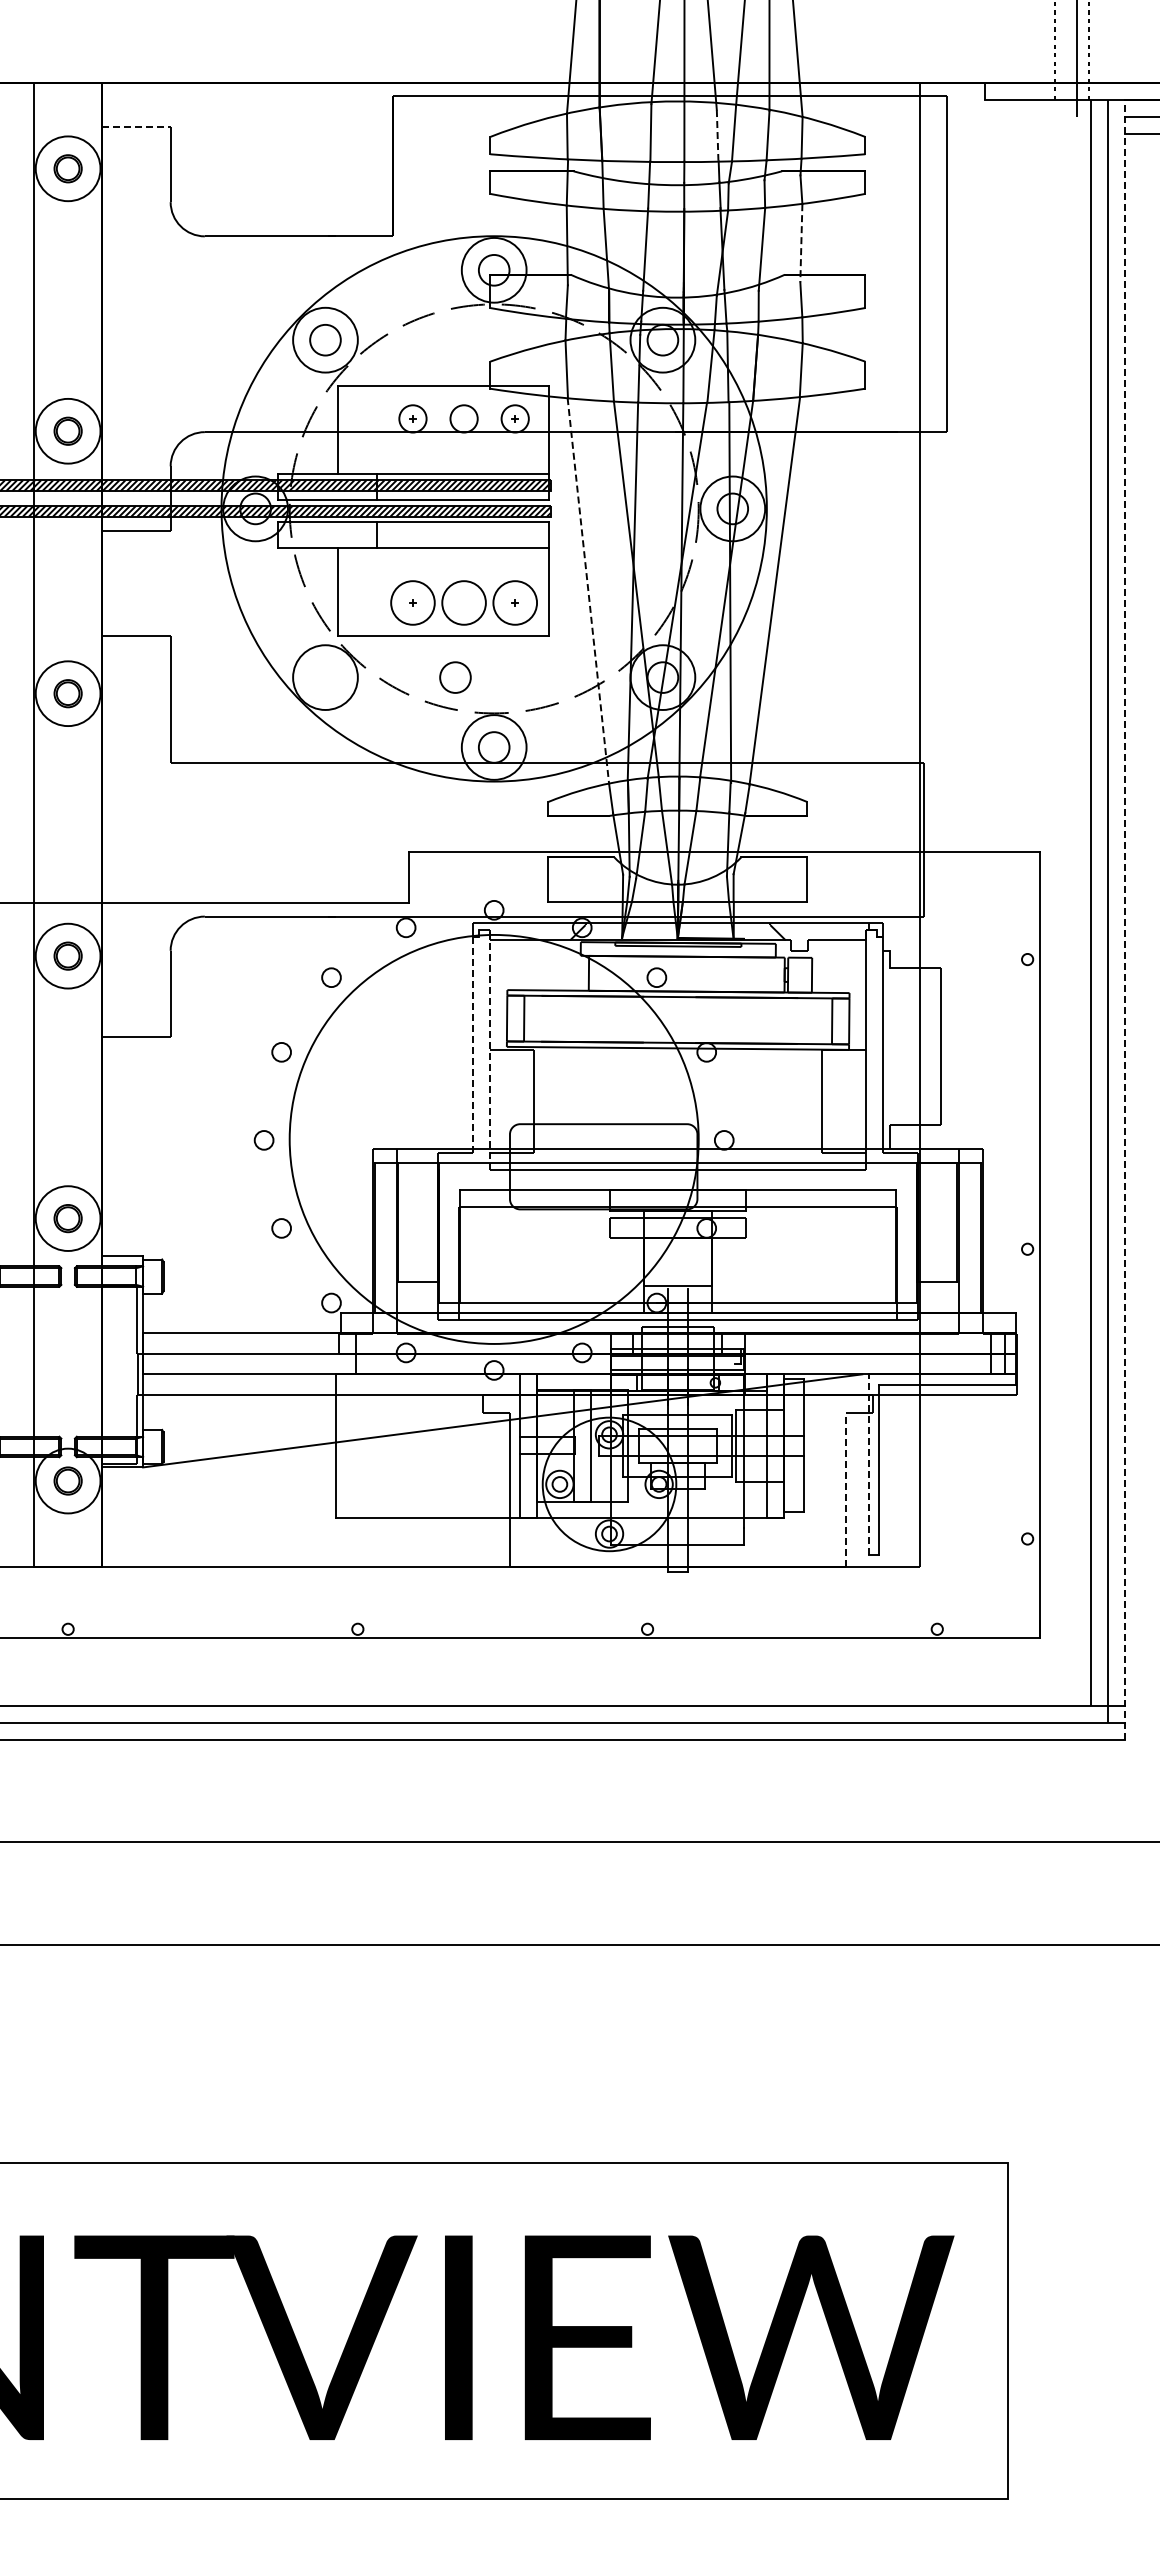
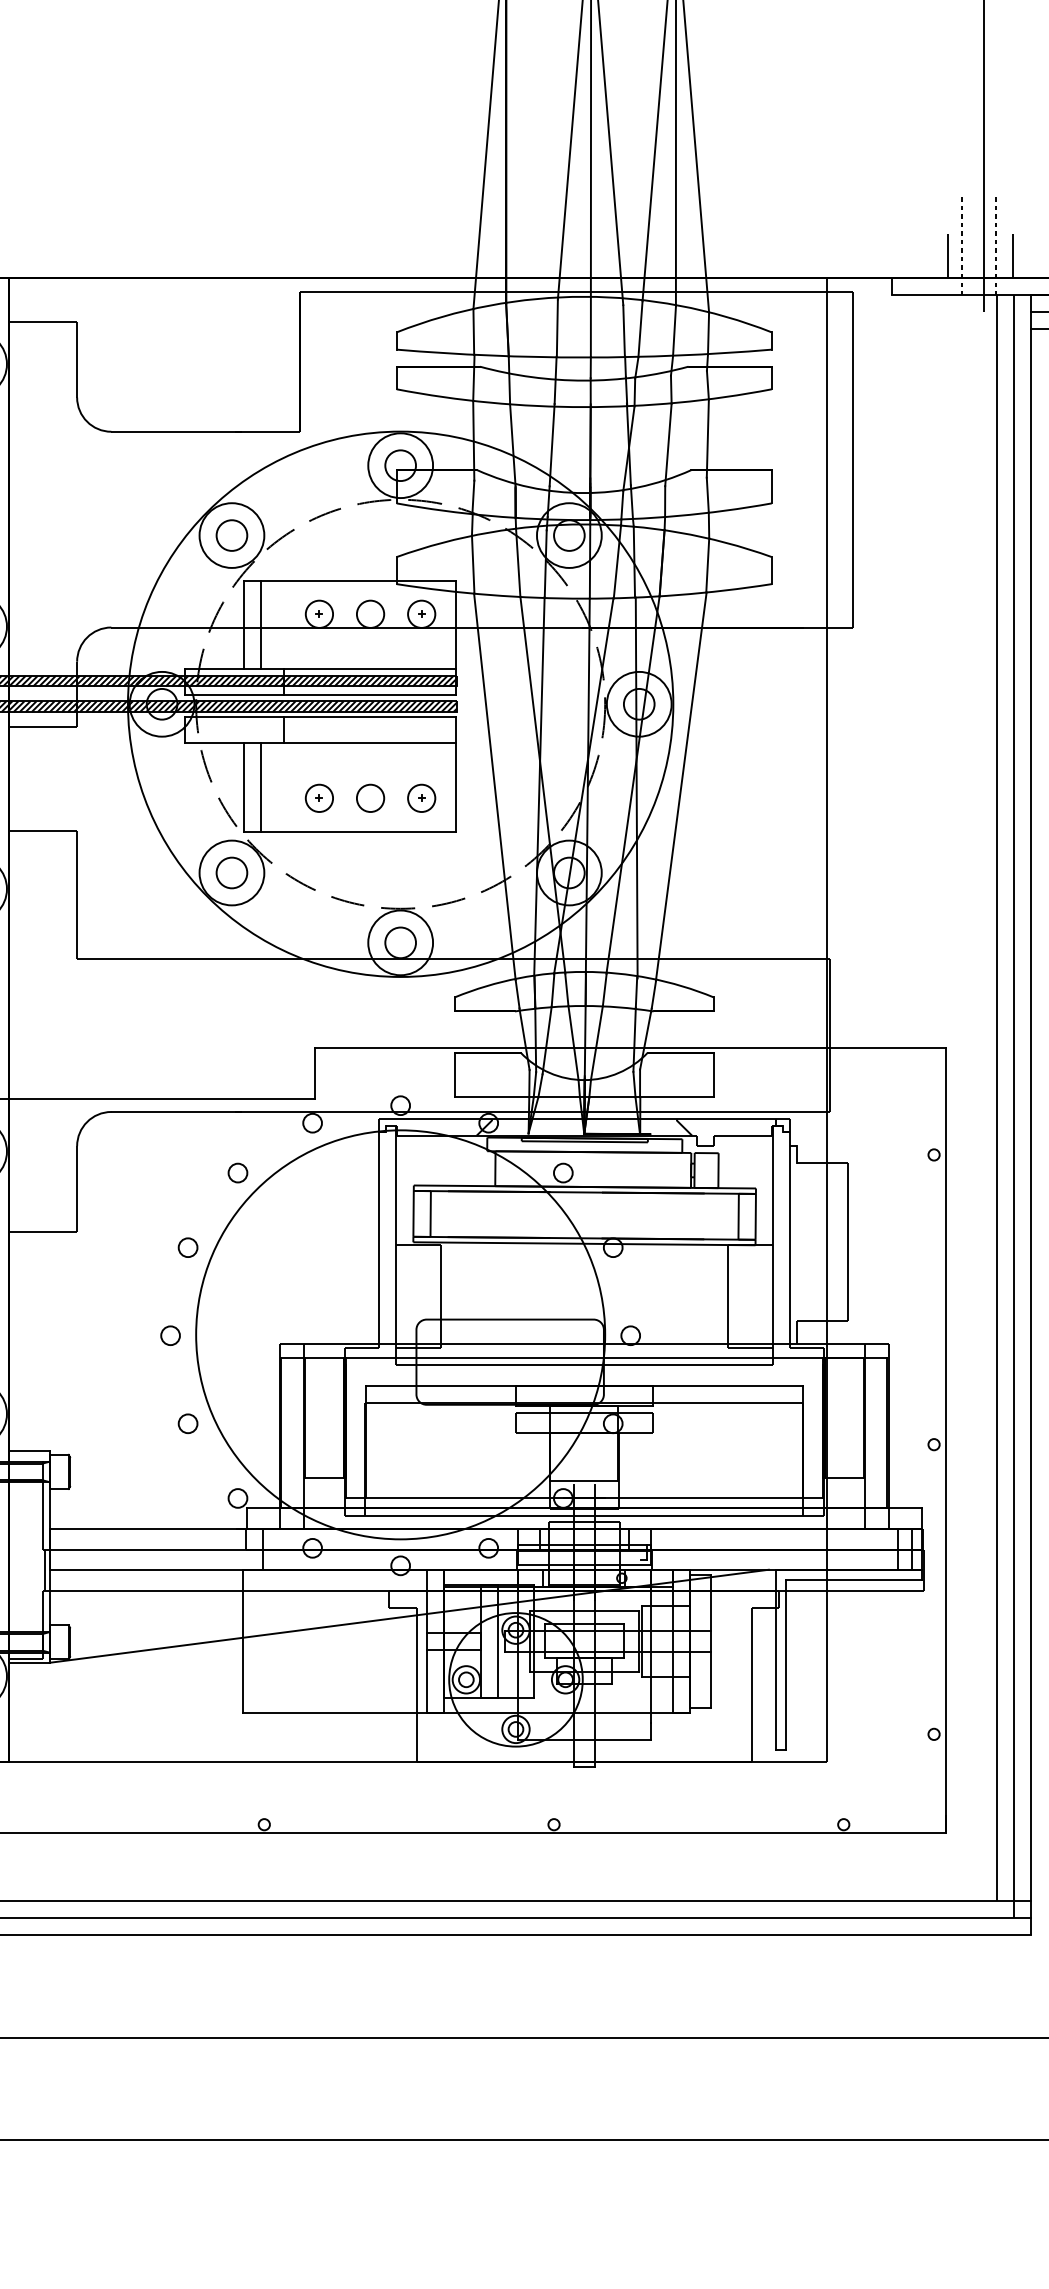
line: (1041, 60) -> (947, 255), added
line: (1106, 60) -> (1012, 255), added
line: (136, 126) -> (42, 321), dashed -> solid
line: (717, 135) -> (623, 330), dashed -> solid
line: (801, 243) -> (707, 438), dashed -> solid
line: (354, 429) -> (260, 624), added
line: (354, 591) -> (260, 786), added
line: (588, 591) -> (494, 786), dashed -> solid
circle: (412, 602) -> (318, 797), size x0.62
circle: (463, 602) -> (369, 797), size x0.62
circle: (514, 602) -> (420, 797), size x0.62
circle: (455, 677) -> (231, 872), moved
line: (1124, 919) -> (1030, 1114), dashed -> solid
line: (472, 1044) -> (378, 1239), dashed -> solid
line: (489, 1049) -> (395, 1244), dashed -> solid
line: (869, 1464) -> (775, 1659), dashed -> solid
line: (845, 1489) -> (751, 1684), dashed -> solid

